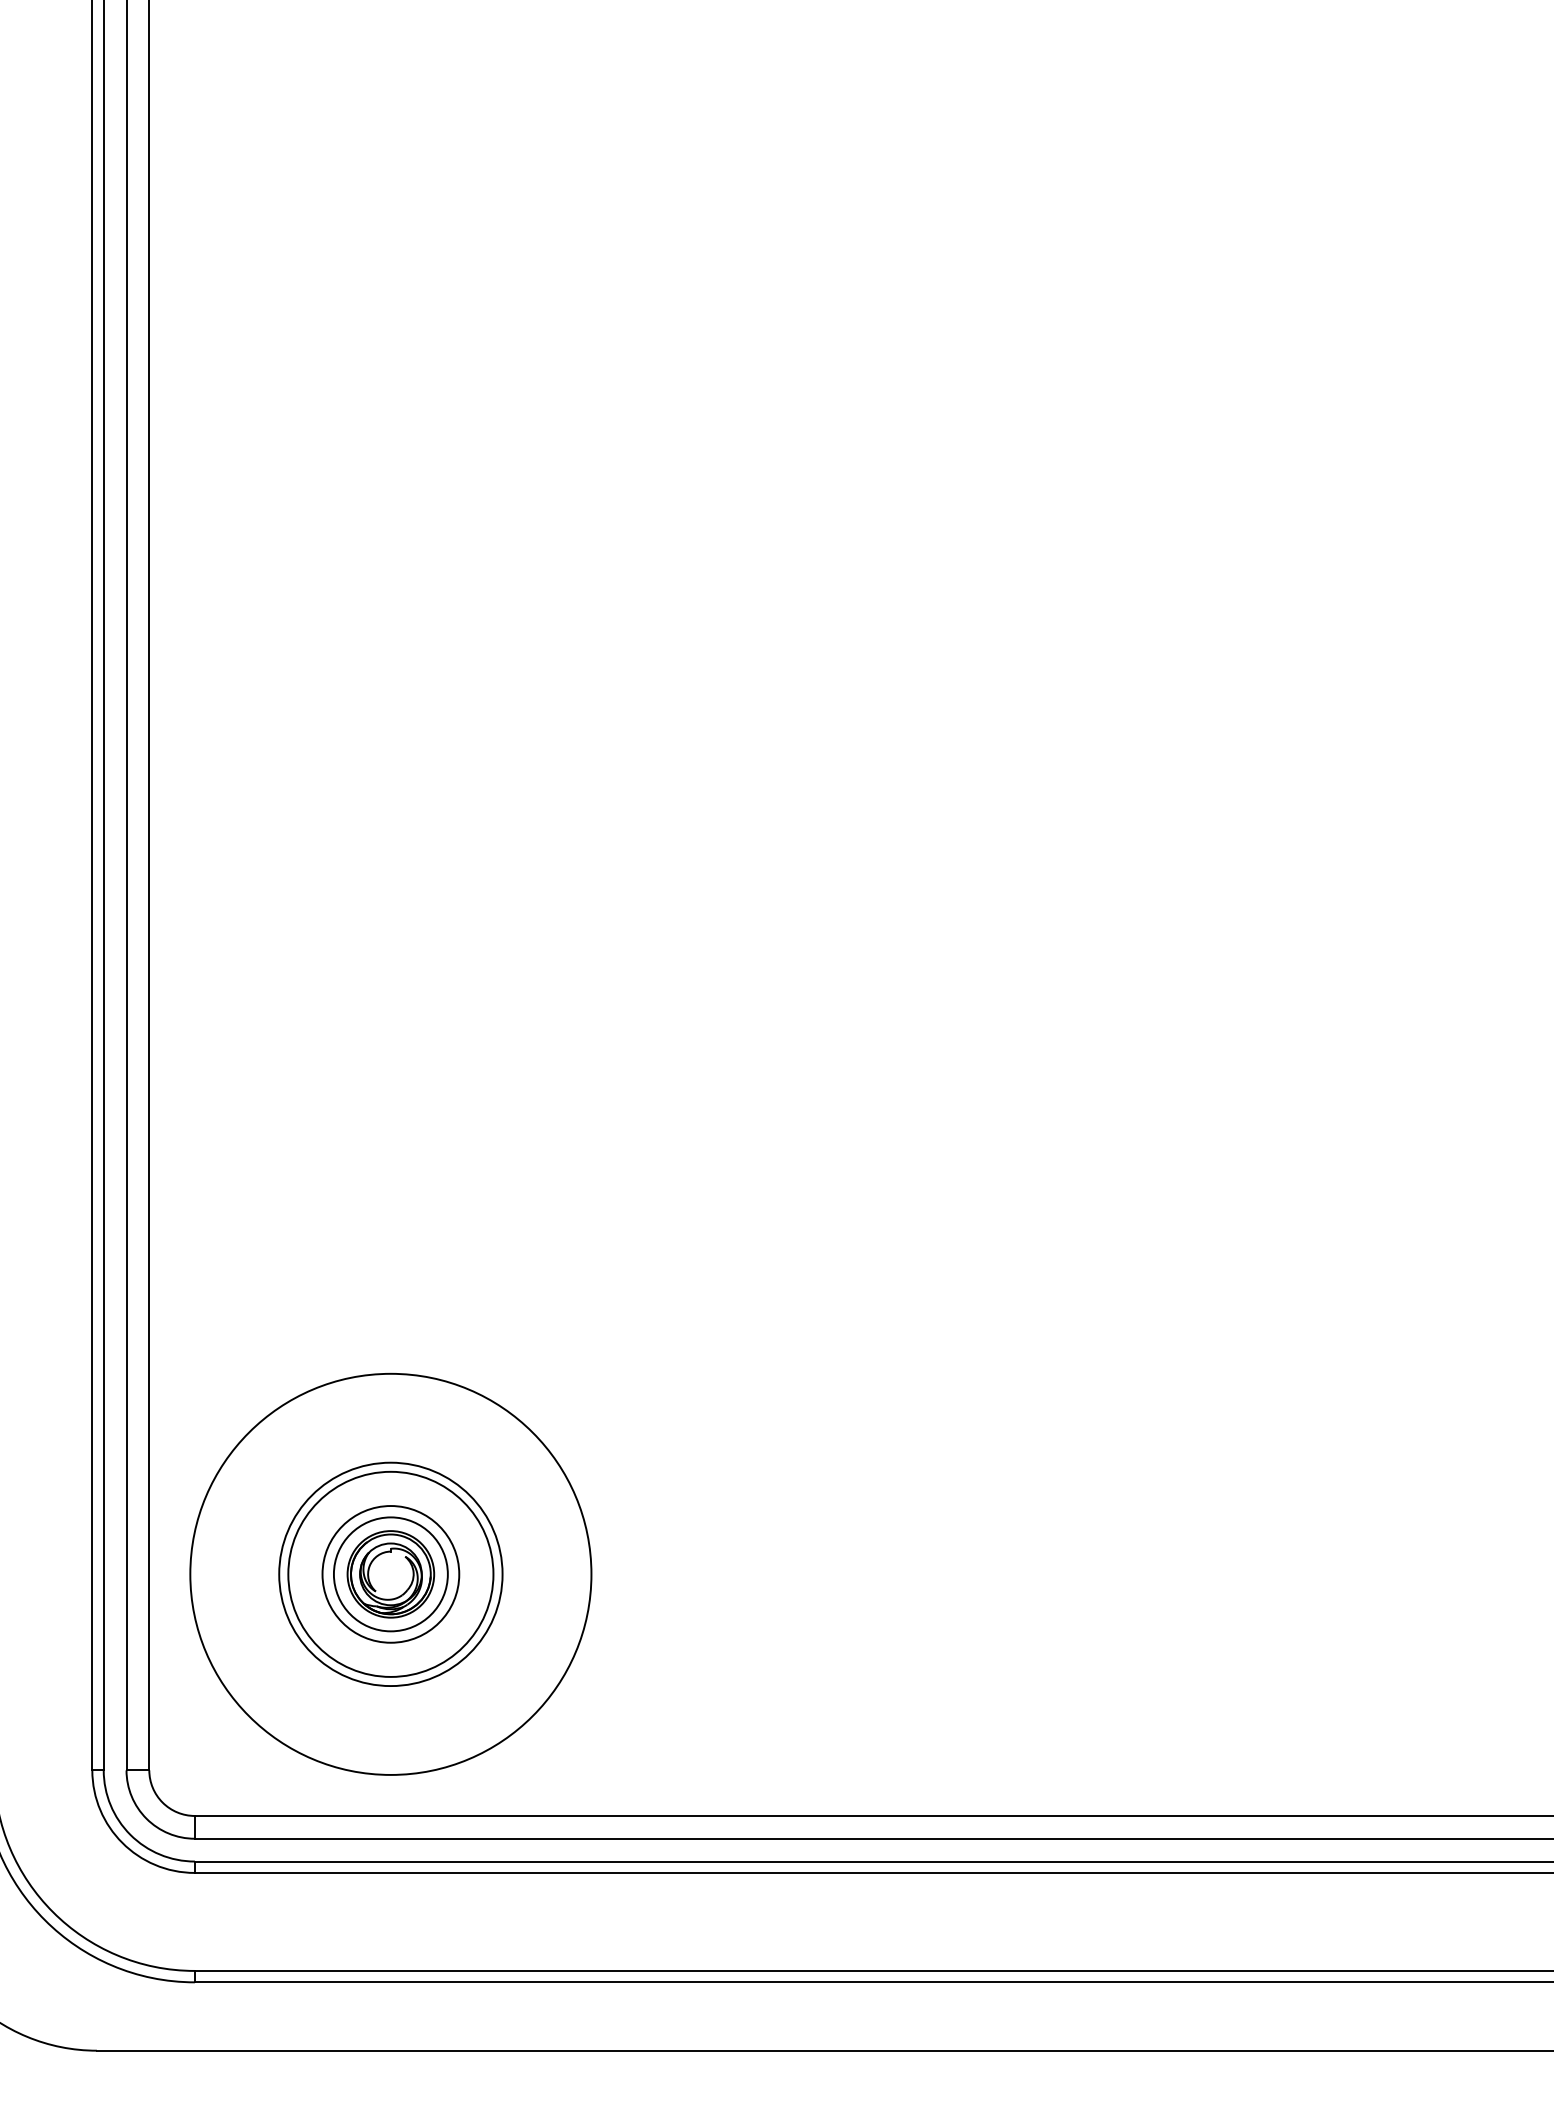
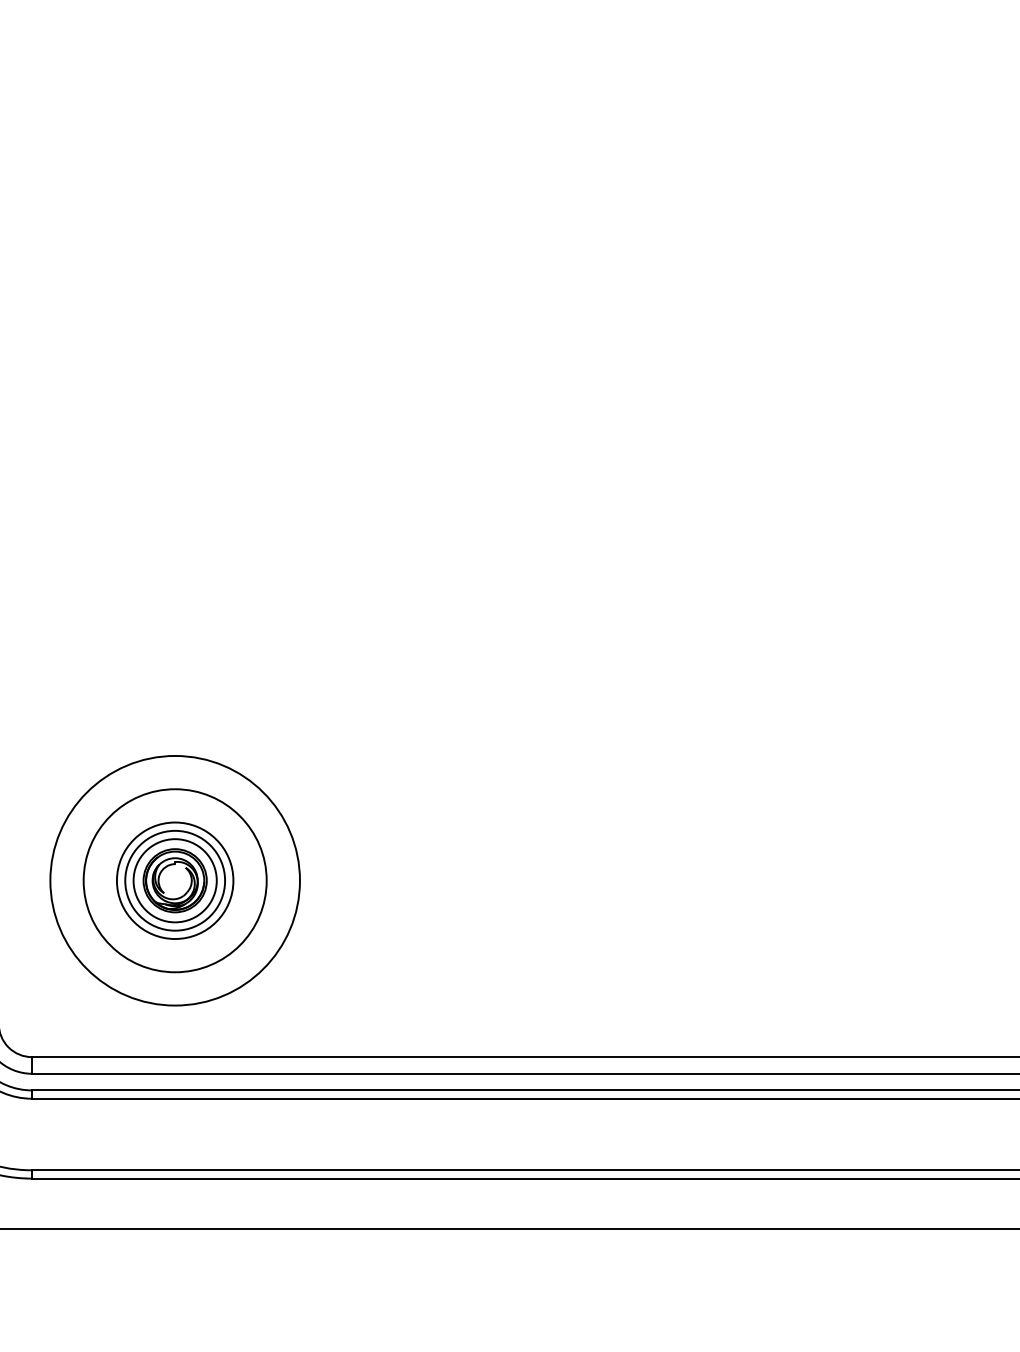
circle: (390, 1574) -> (174, 880), size x0.62
circle: (390, 1574) -> (174, 880), size x0.71
circle: (390, 1574) -> (174, 880), size x1.67

